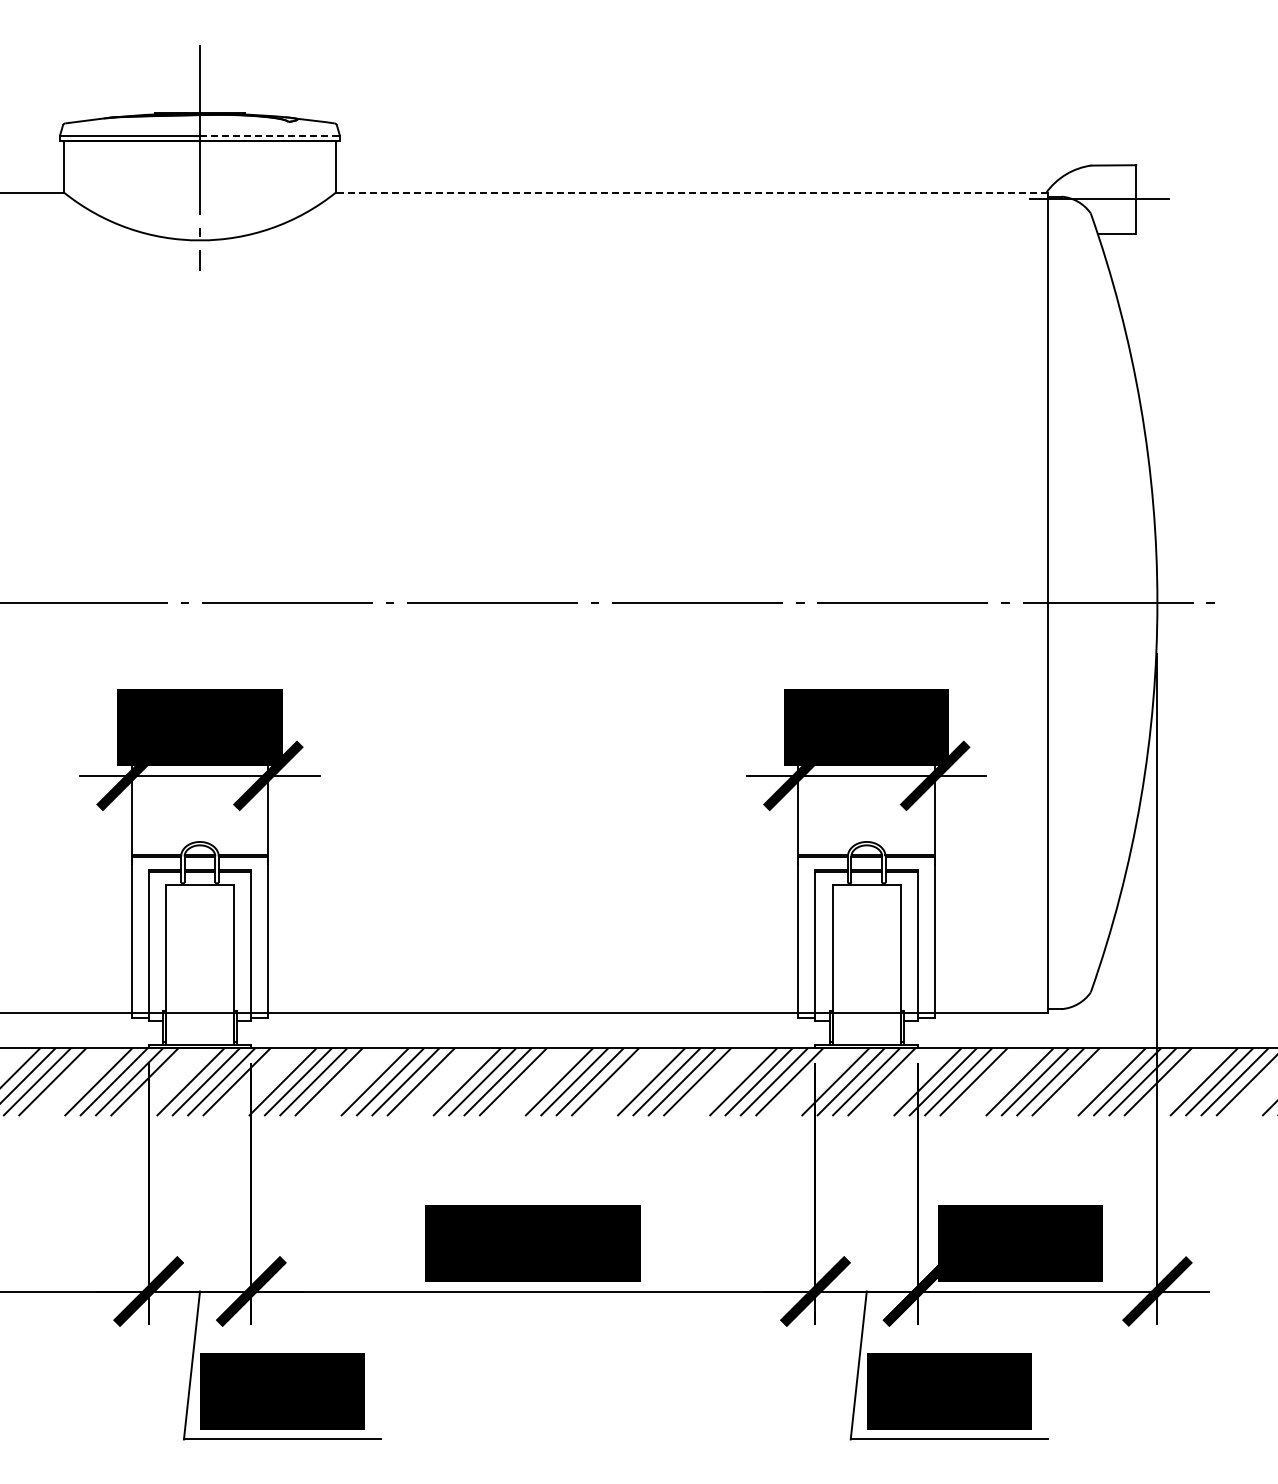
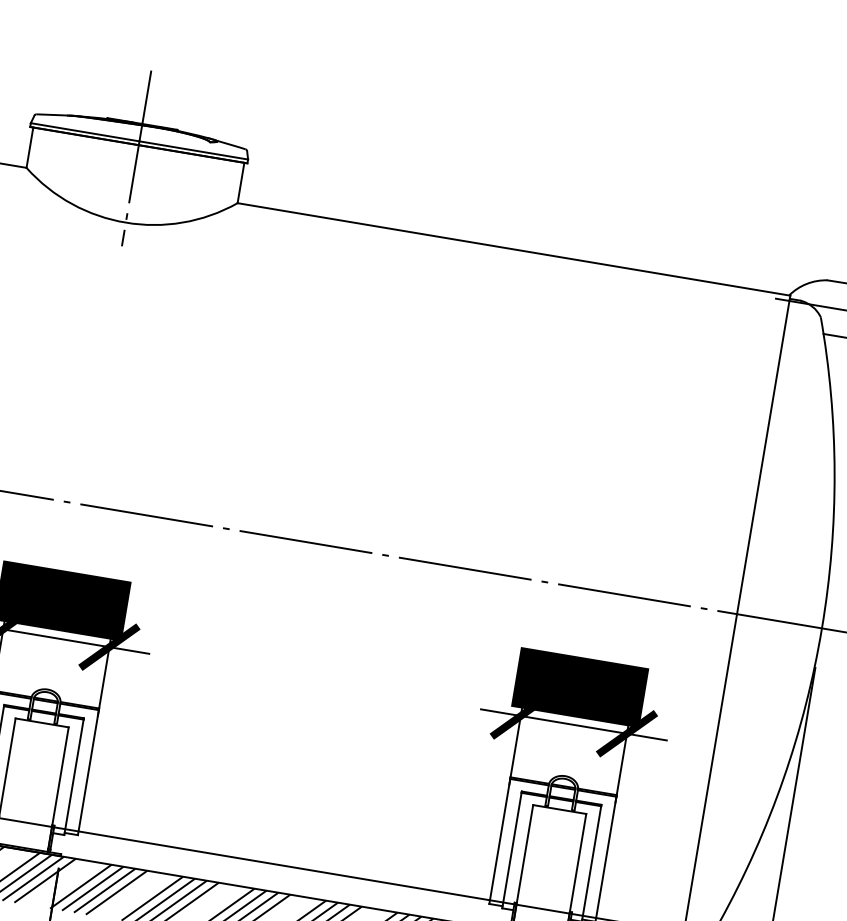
line: (269, 135) -> (193, 150), dashed -> solid
line: (691, 192) -> (513, 249), dashed -> solid

